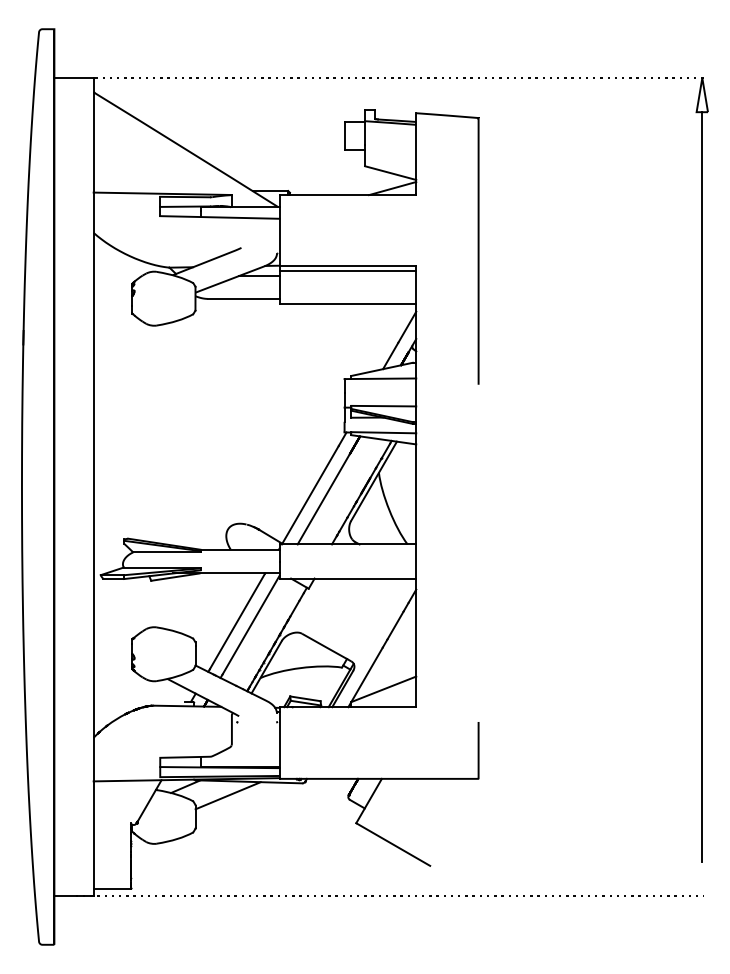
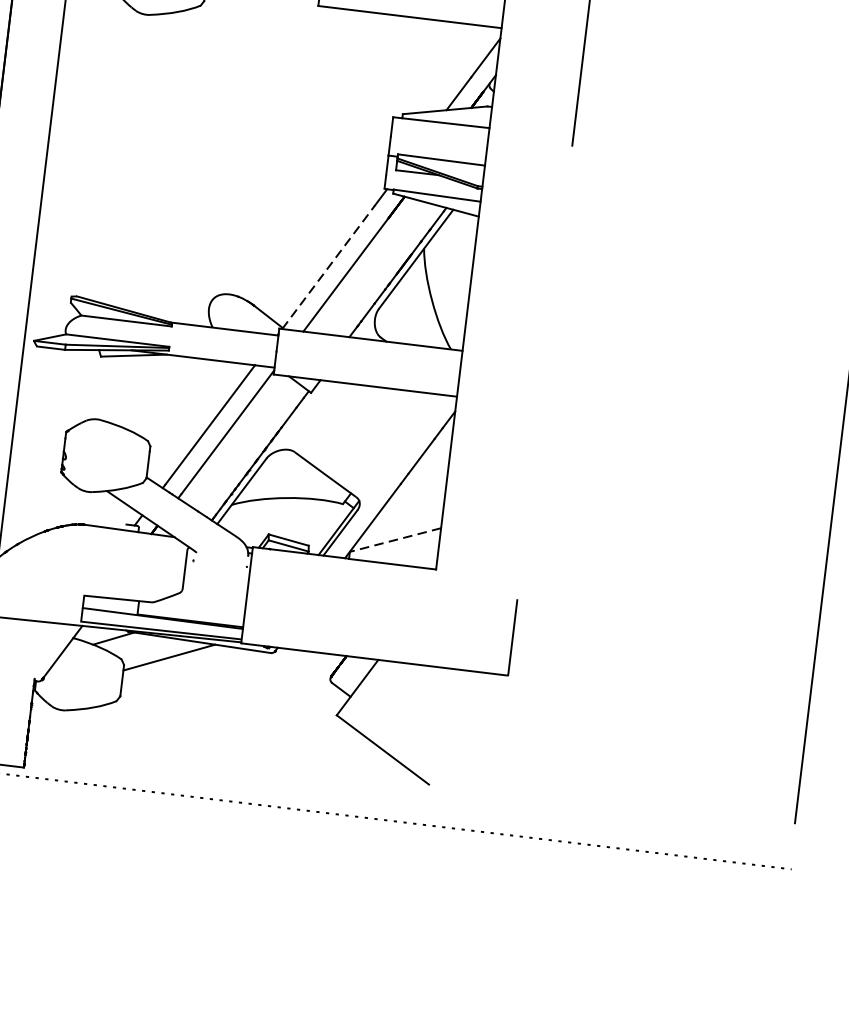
line: (310, 495) -> (328, 267), solid -> dashed
line: (383, 689) -> (395, 540), solid -> dashed

